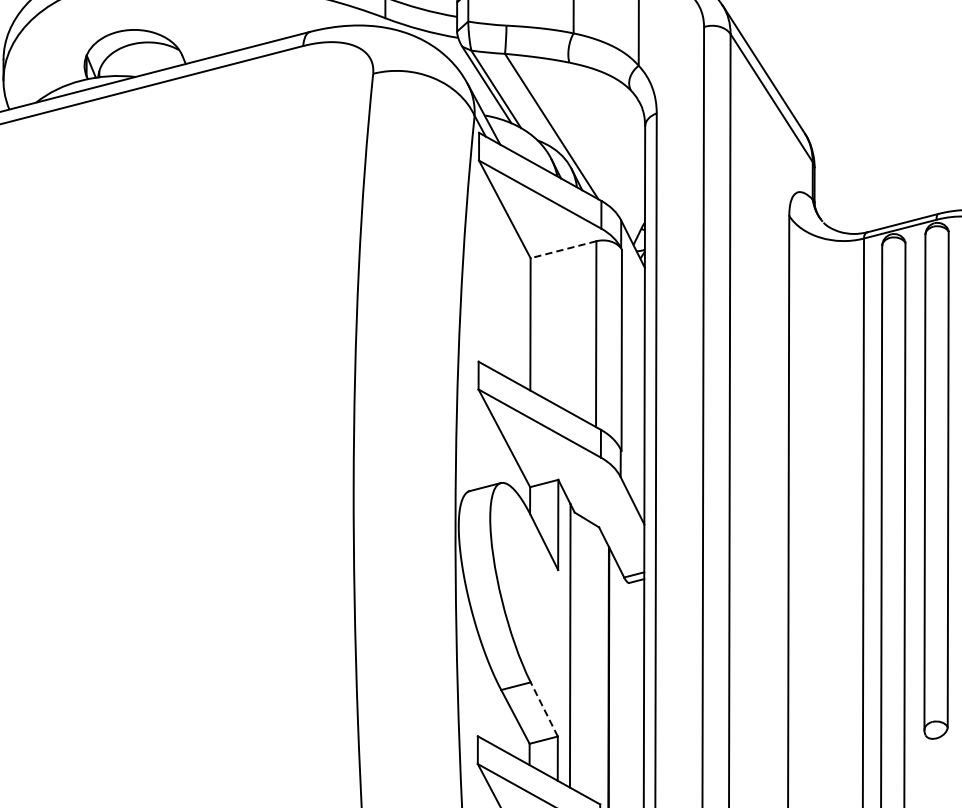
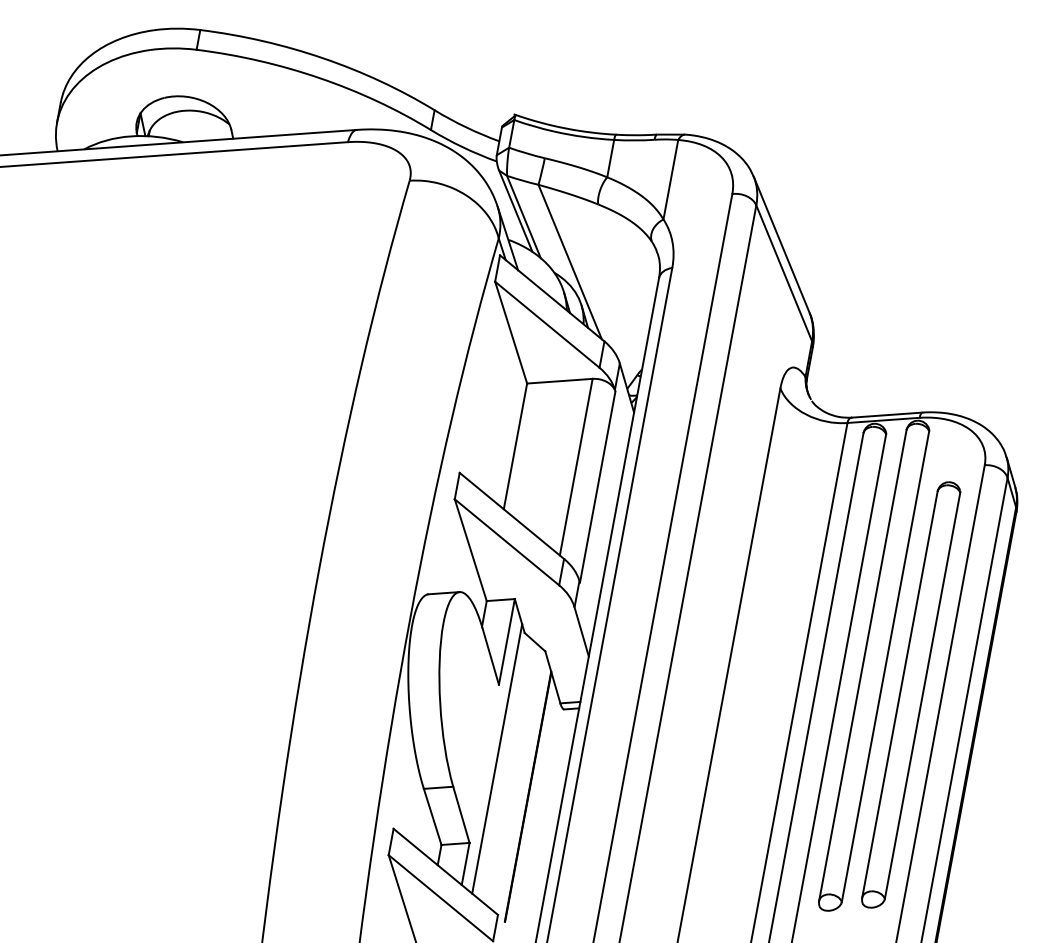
line: (563, 250) -> (559, 381), dashed -> solid
line: (544, 709) -> (461, 814), dashed -> solid

